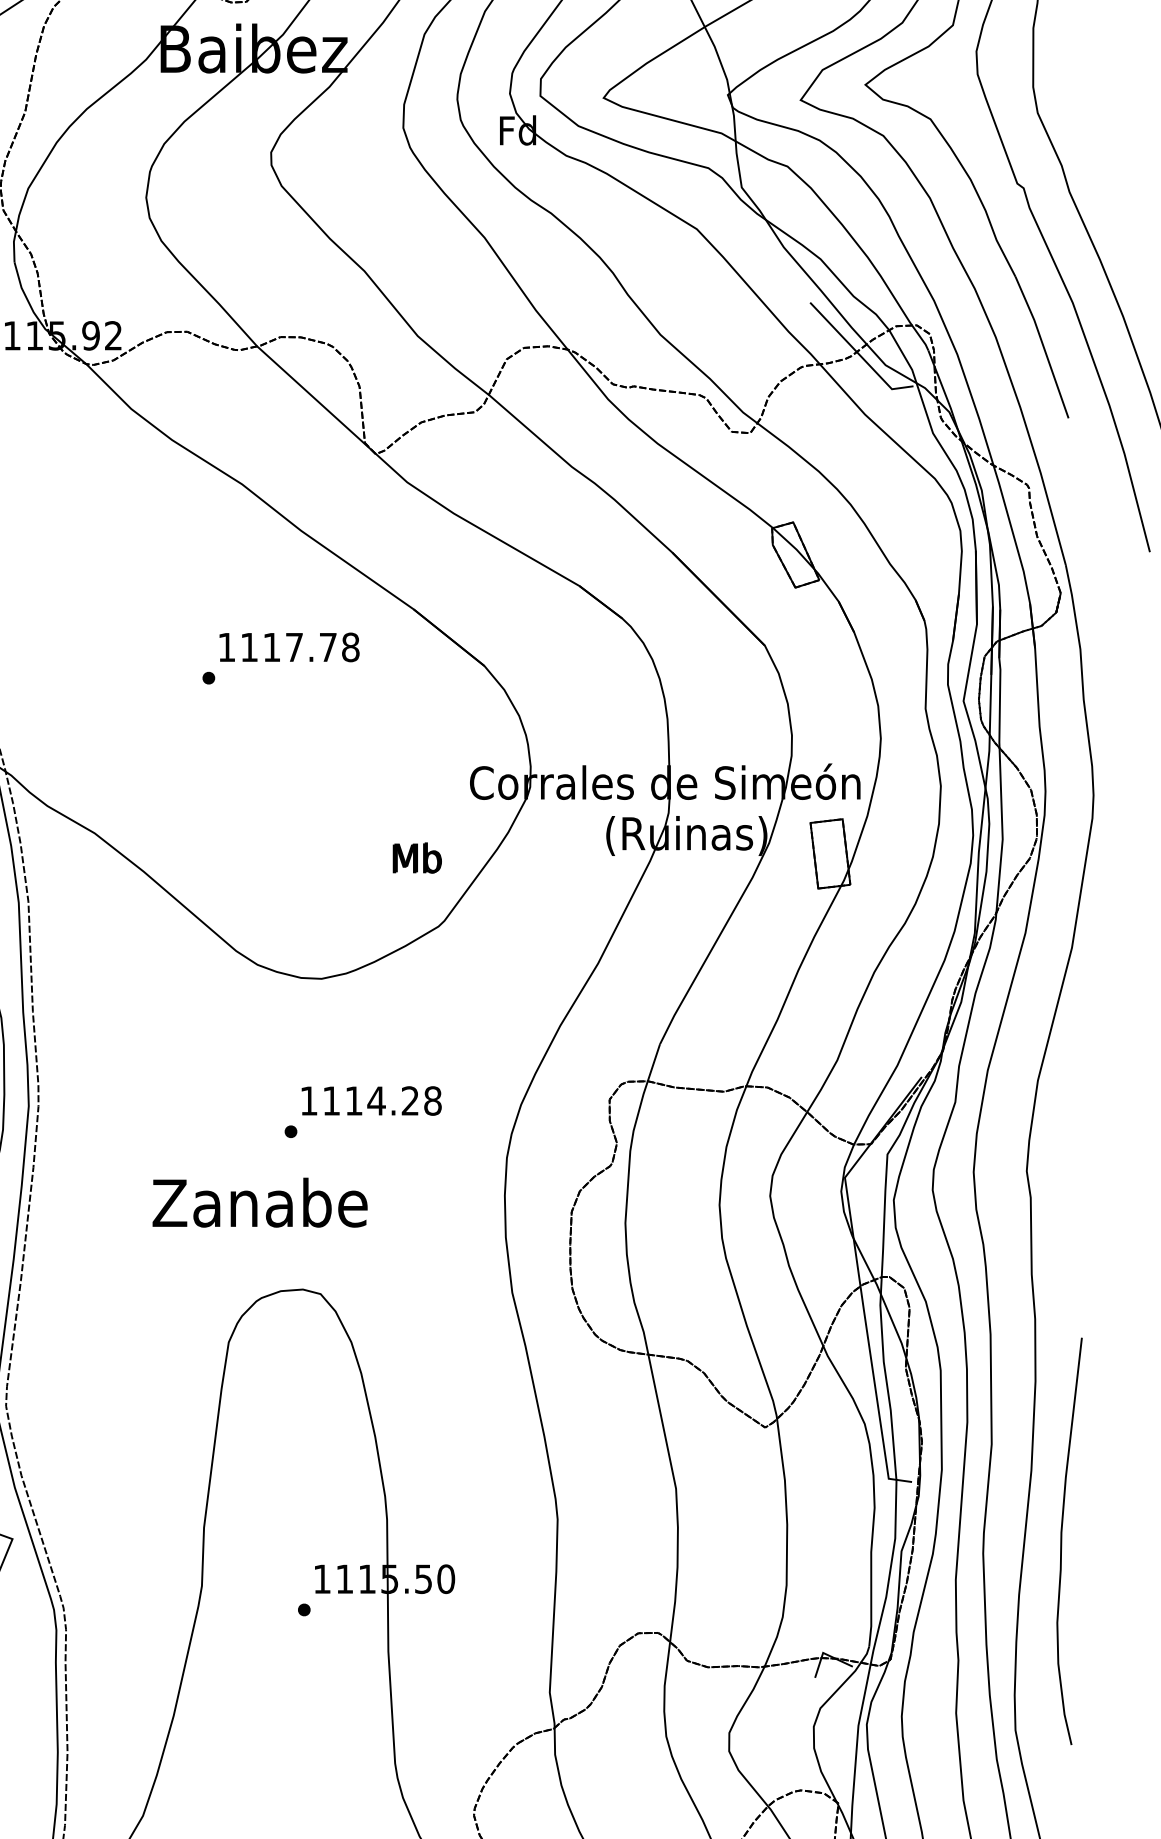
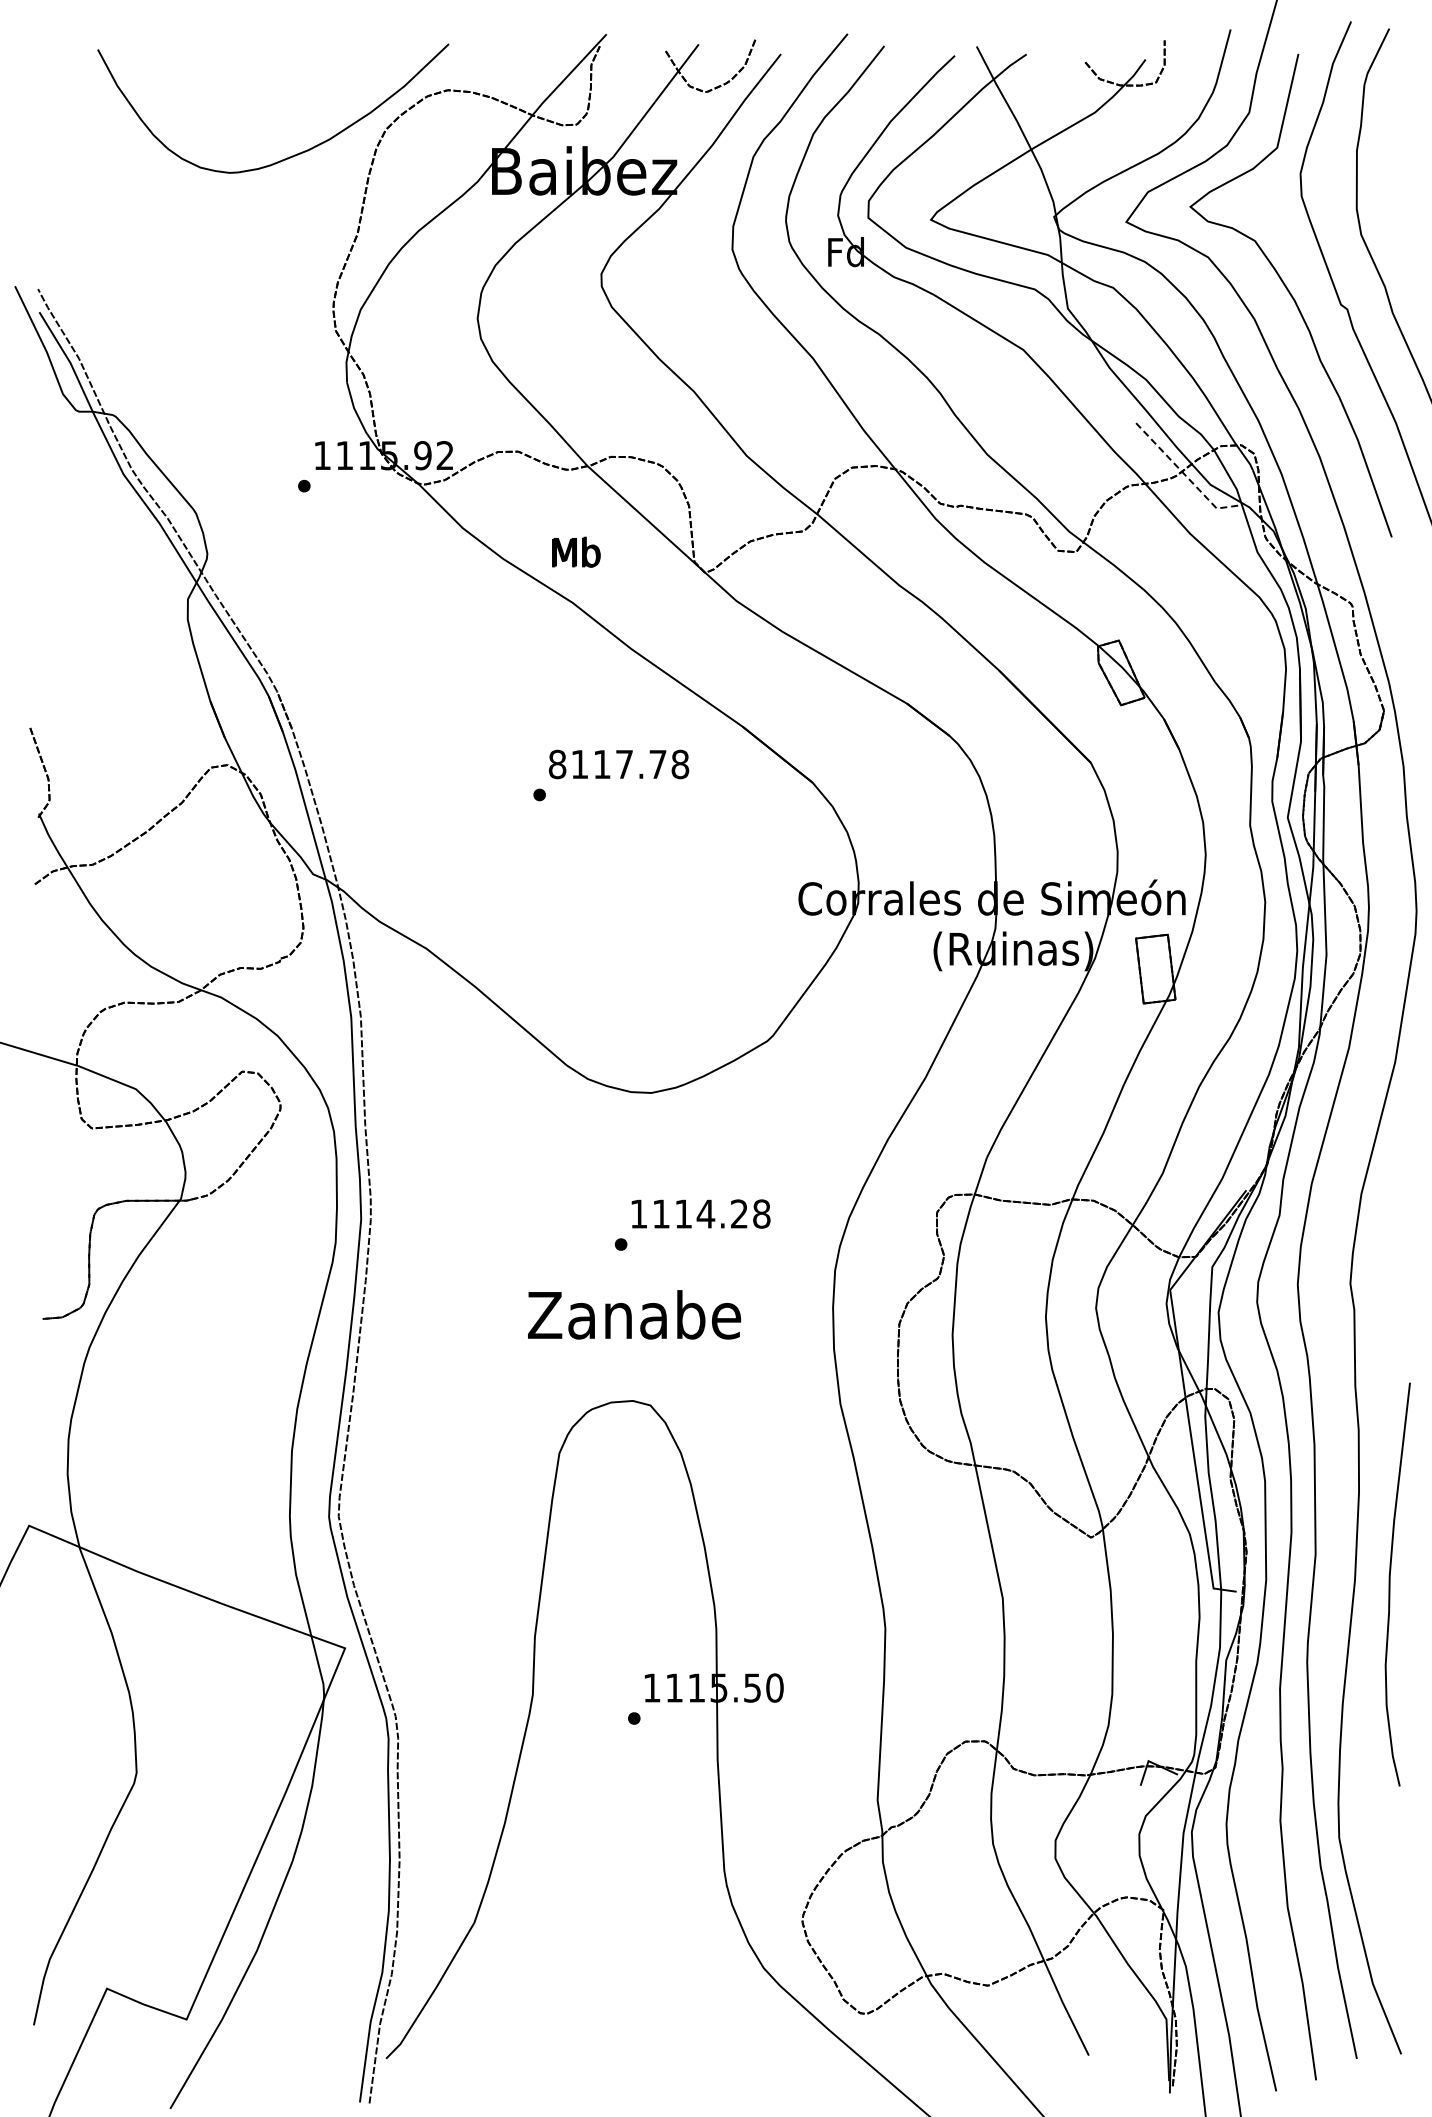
line: (859, 353) -> (1184, 473), solid -> dashed
text: (226, 647) -> (557, 764), 1117.78 -> 8117.78
text: (417, 857) -> (576, 551), moved
text: (260, 1202) -> (634, 1314), moved
curve: (1062, 1541) -> (1390, 1584), moved

